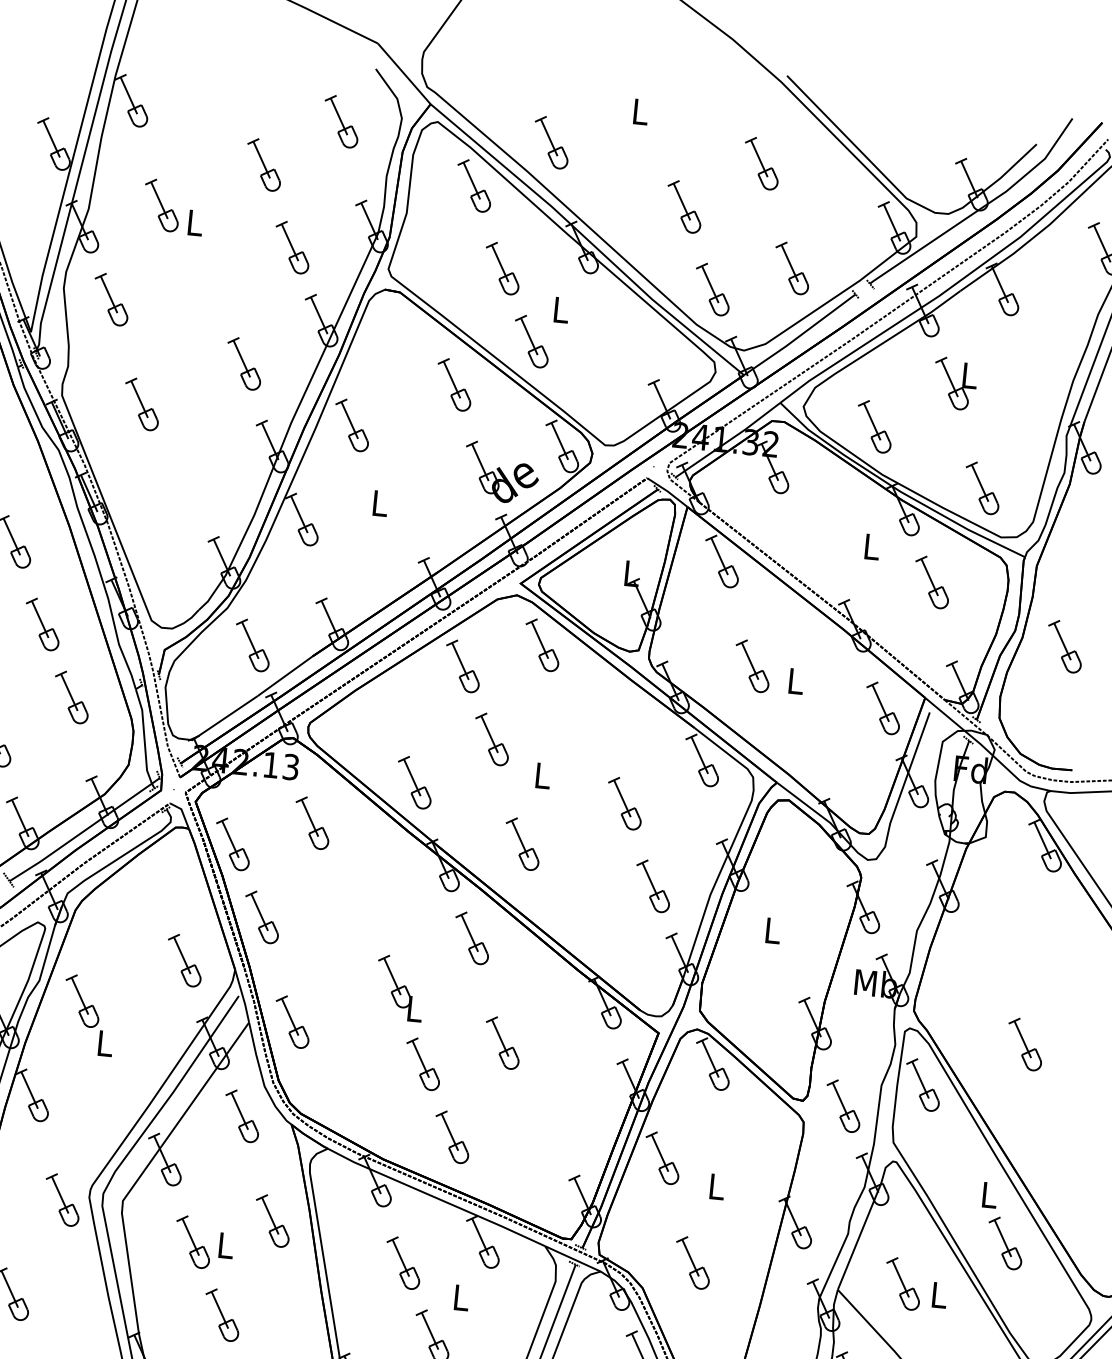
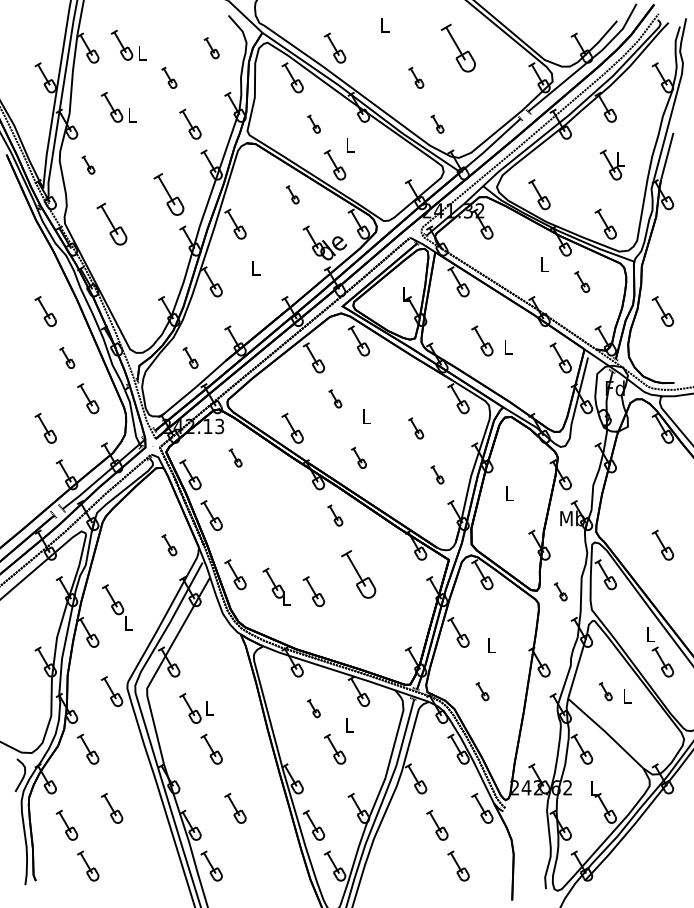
part: (200, 103) -> (128, 45), added
part: (341, 120) -> (211, 47), size x0.7
part: (761, 162) -> (458, 47), size x1.6
part: (264, 164) -> (169, 77), size x0.7
part: (685, 206) -> (416, 77), size x0.7
part: (502, 267) -> (313, 123), size x0.6
part: (792, 267) -> (482, 106), removed
part: (713, 288) -> (437, 123), size x0.6
part: (112, 298) -> (88, 164), size x0.6
part: (244, 363) -> (169, 194), size x1.4
part: (953, 382) -> (611, 164), moved
part: (454, 384) -> (292, 194), size x0.6
part: (141, 403) -> (111, 223), size x1.4
part: (933, 581) -> (582, 281), size x0.7
part: (43, 623) -> (67, 357), size x0.7
part: (253, 644) -> (190, 357), size x0.7
part: (492, 739) -> (335, 398), size x0.6
part: (623, 803) -> (415, 428), size x0.7
part: (312, 822) -> (235, 457), size x0.6
part: (522, 843) -> (358, 457), size x0.7
part: (653, 885) -> (437, 474), size x0.6
part: (473, 938) -> (335, 515), size x0.7
part: (185, 959) -> (169, 544), size x0.7
part: (399, 987) -> (276, 586), moved
part: (88, 1015) -> (117, 607), moved
part: (502, 1042) -> (358, 574), size x1.6
part: (843, 1105) -> (560, 591), size x0.6
part: (242, 1114) -> (211, 631), removed
part: (453, 1137) -> (335, 632), removed
part: (272, 1220) -> (235, 691), removed
part: (693, 1262) -> (482, 691), size x0.6
part: (402, 1263) -> (313, 708), size x0.6
part: (902, 1283) -> (605, 691), size x0.6

